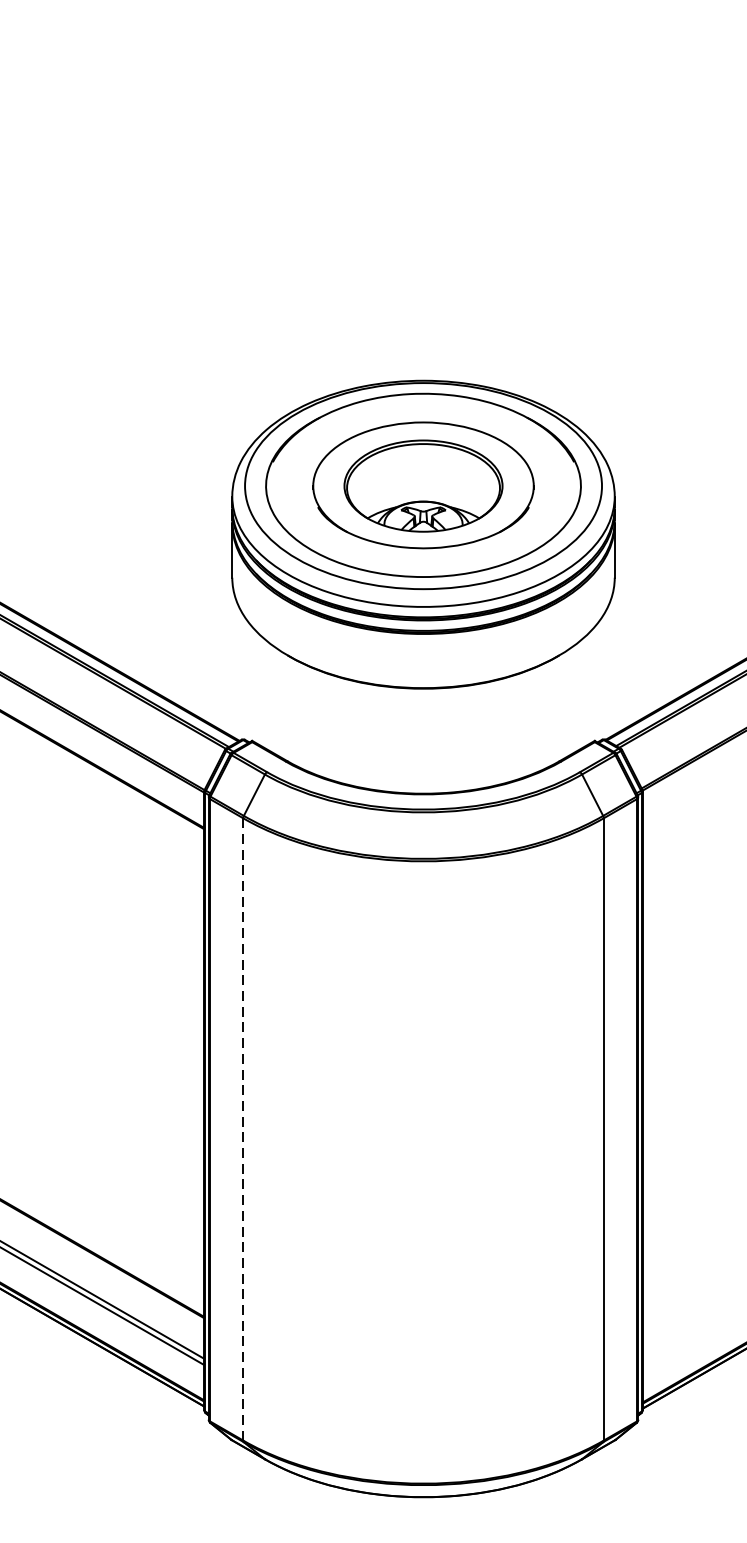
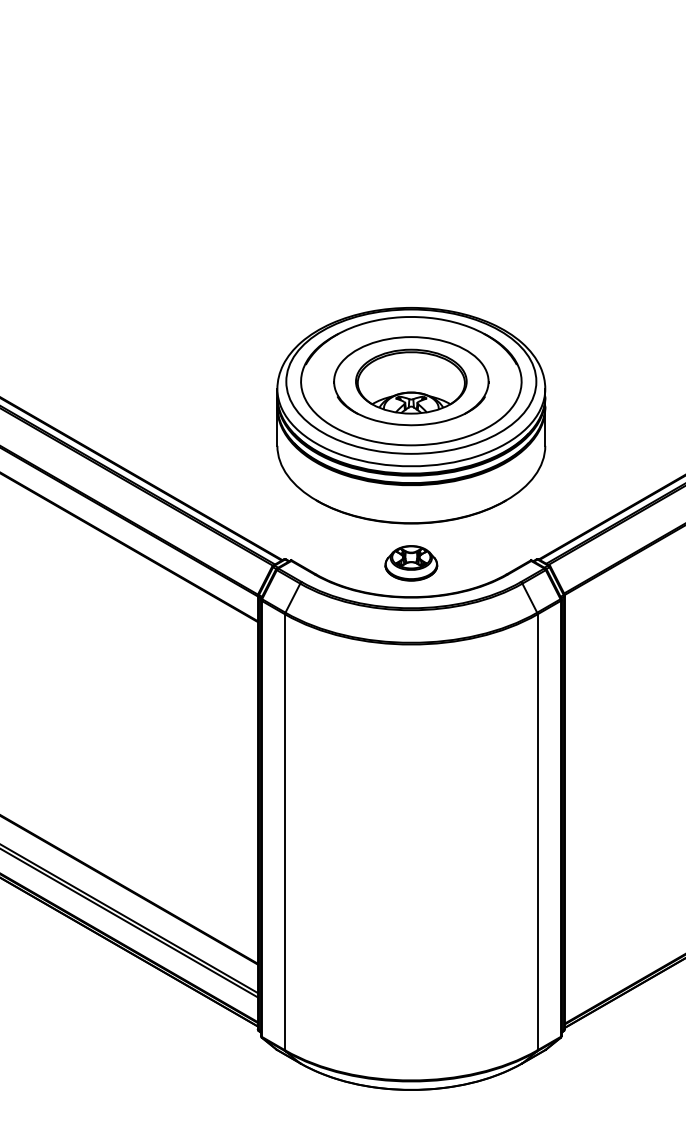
part: (423, 745) -> (411, 563), added
line: (243, 1129) -> (285, 832), dashed -> solid

